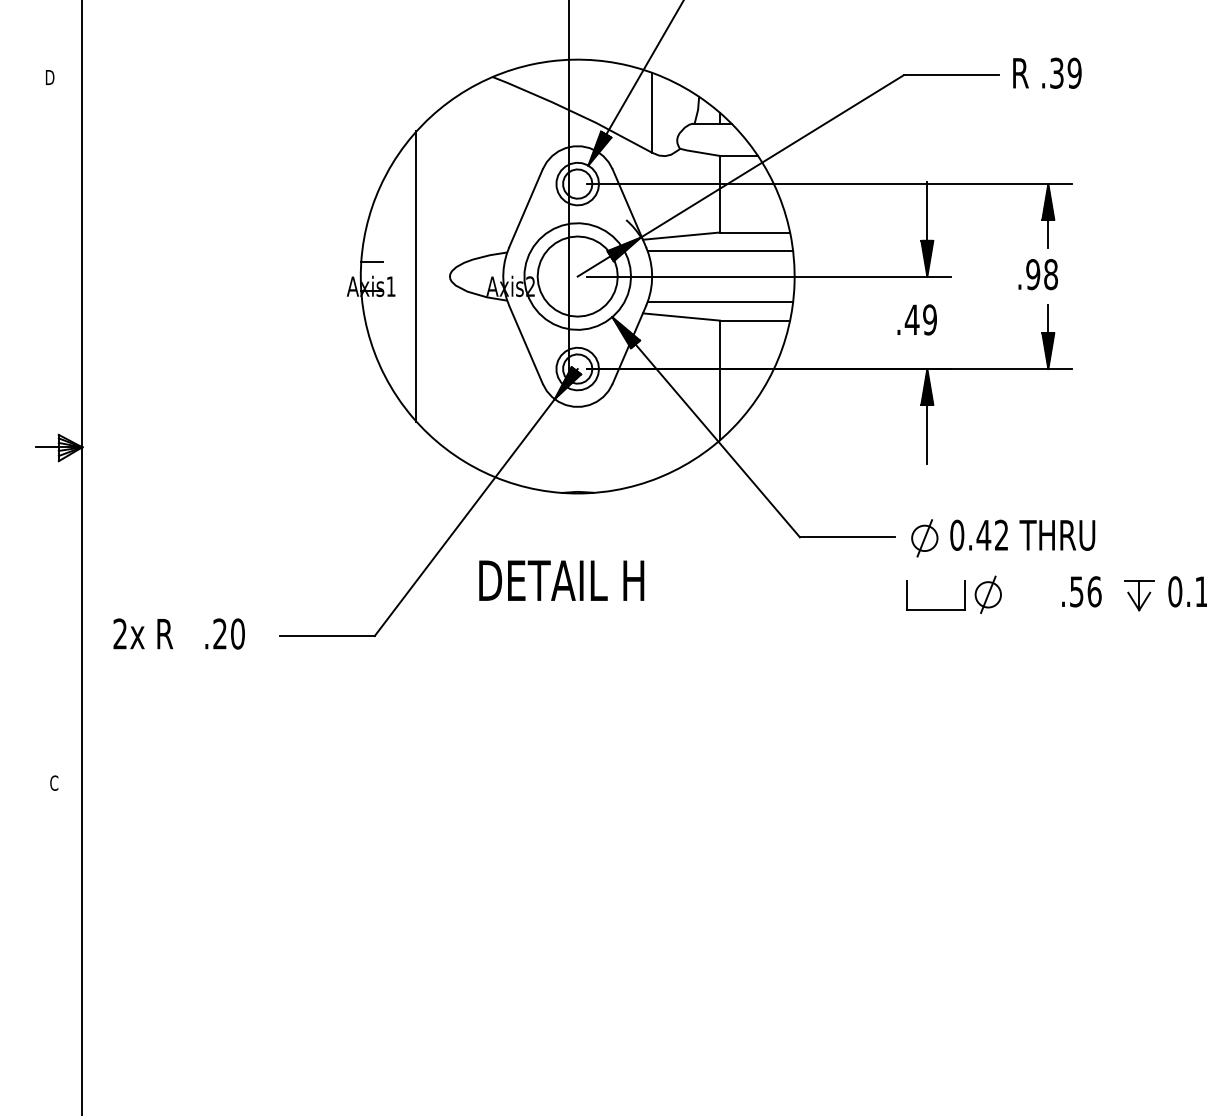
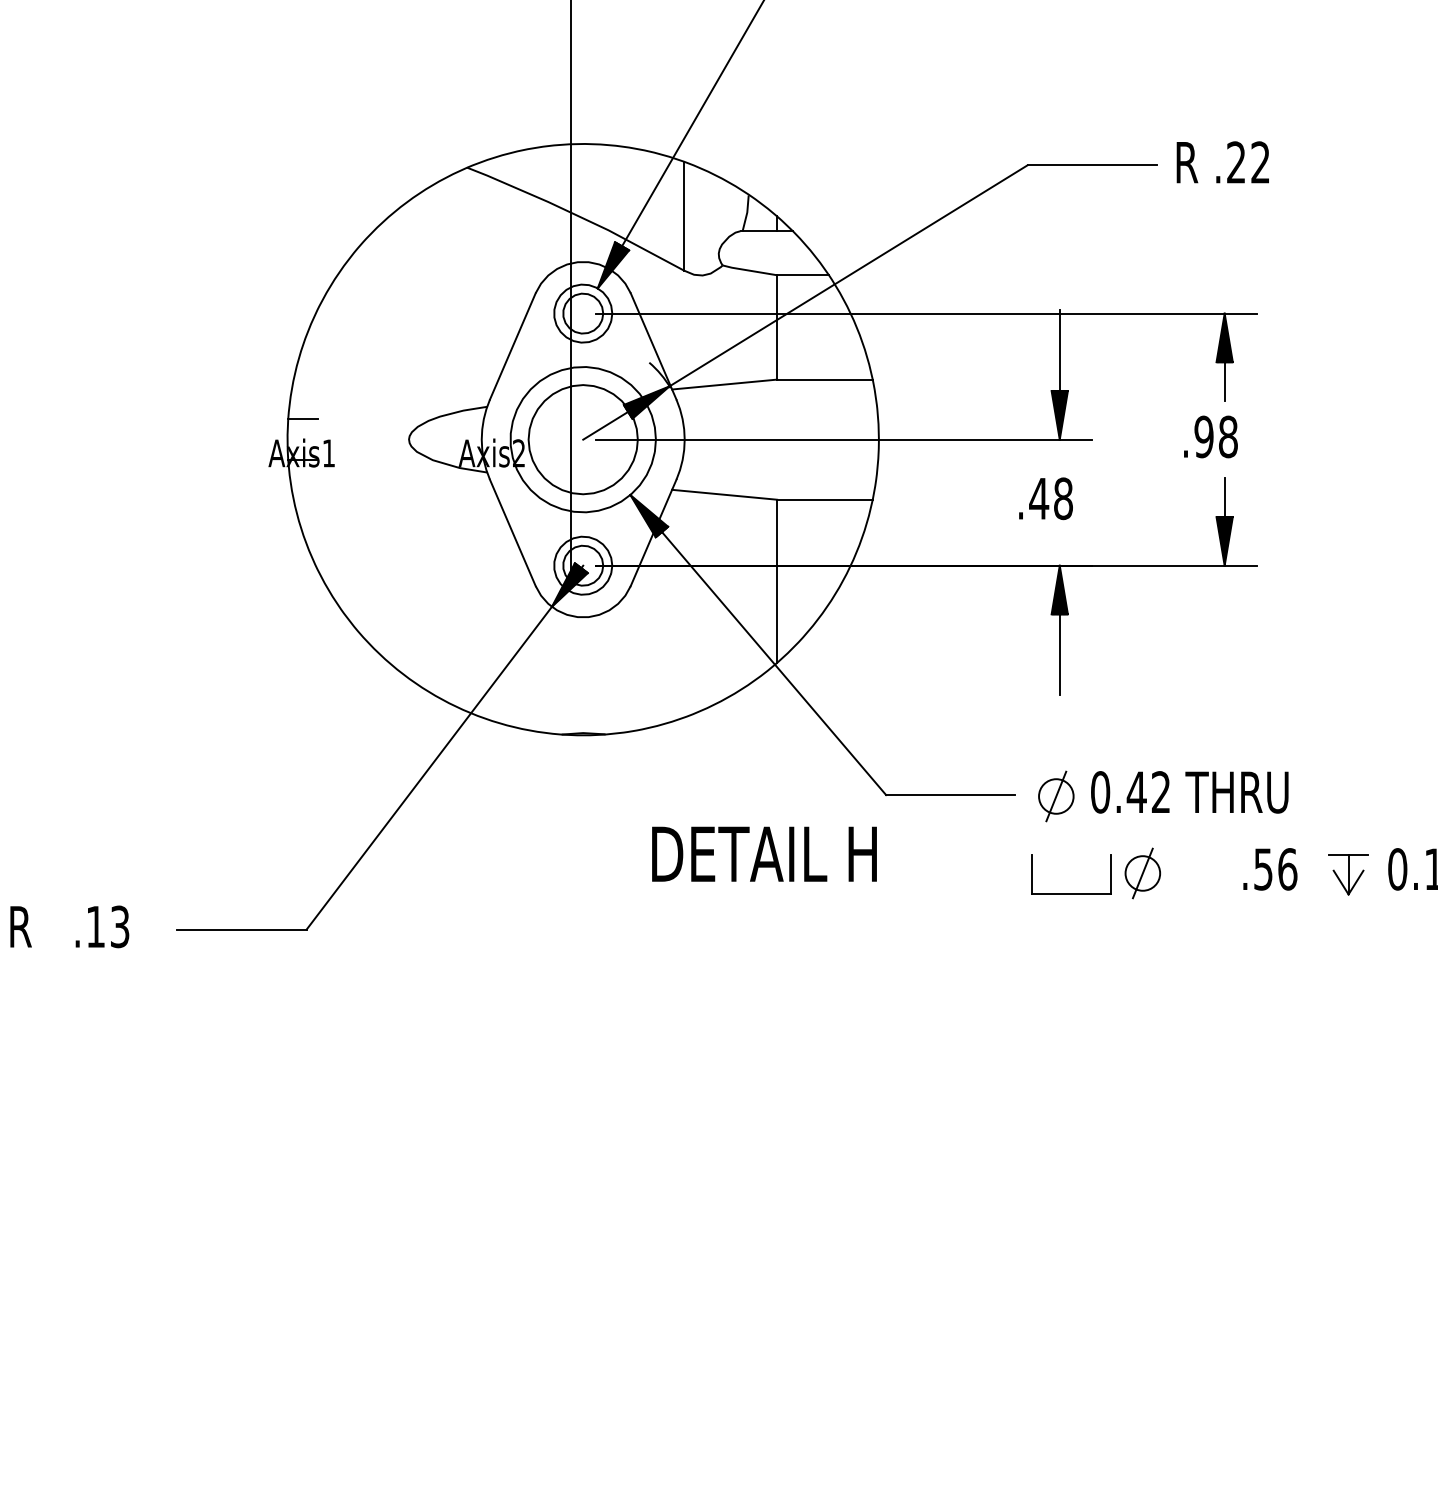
text: (1065, 72) -> (1248, 161), .39 -> .22
line: (720, 251) -> (777, 405), removed
line: (416, 276) -> (363, 439), removed
line: (720, 301) -> (777, 473), removed
text: (930, 319) -> (1064, 498), .49 -> .48
text: (561, 580) -> (764, 853), moved
text: (228, 633) -> (107, 926), .20 -> .13

